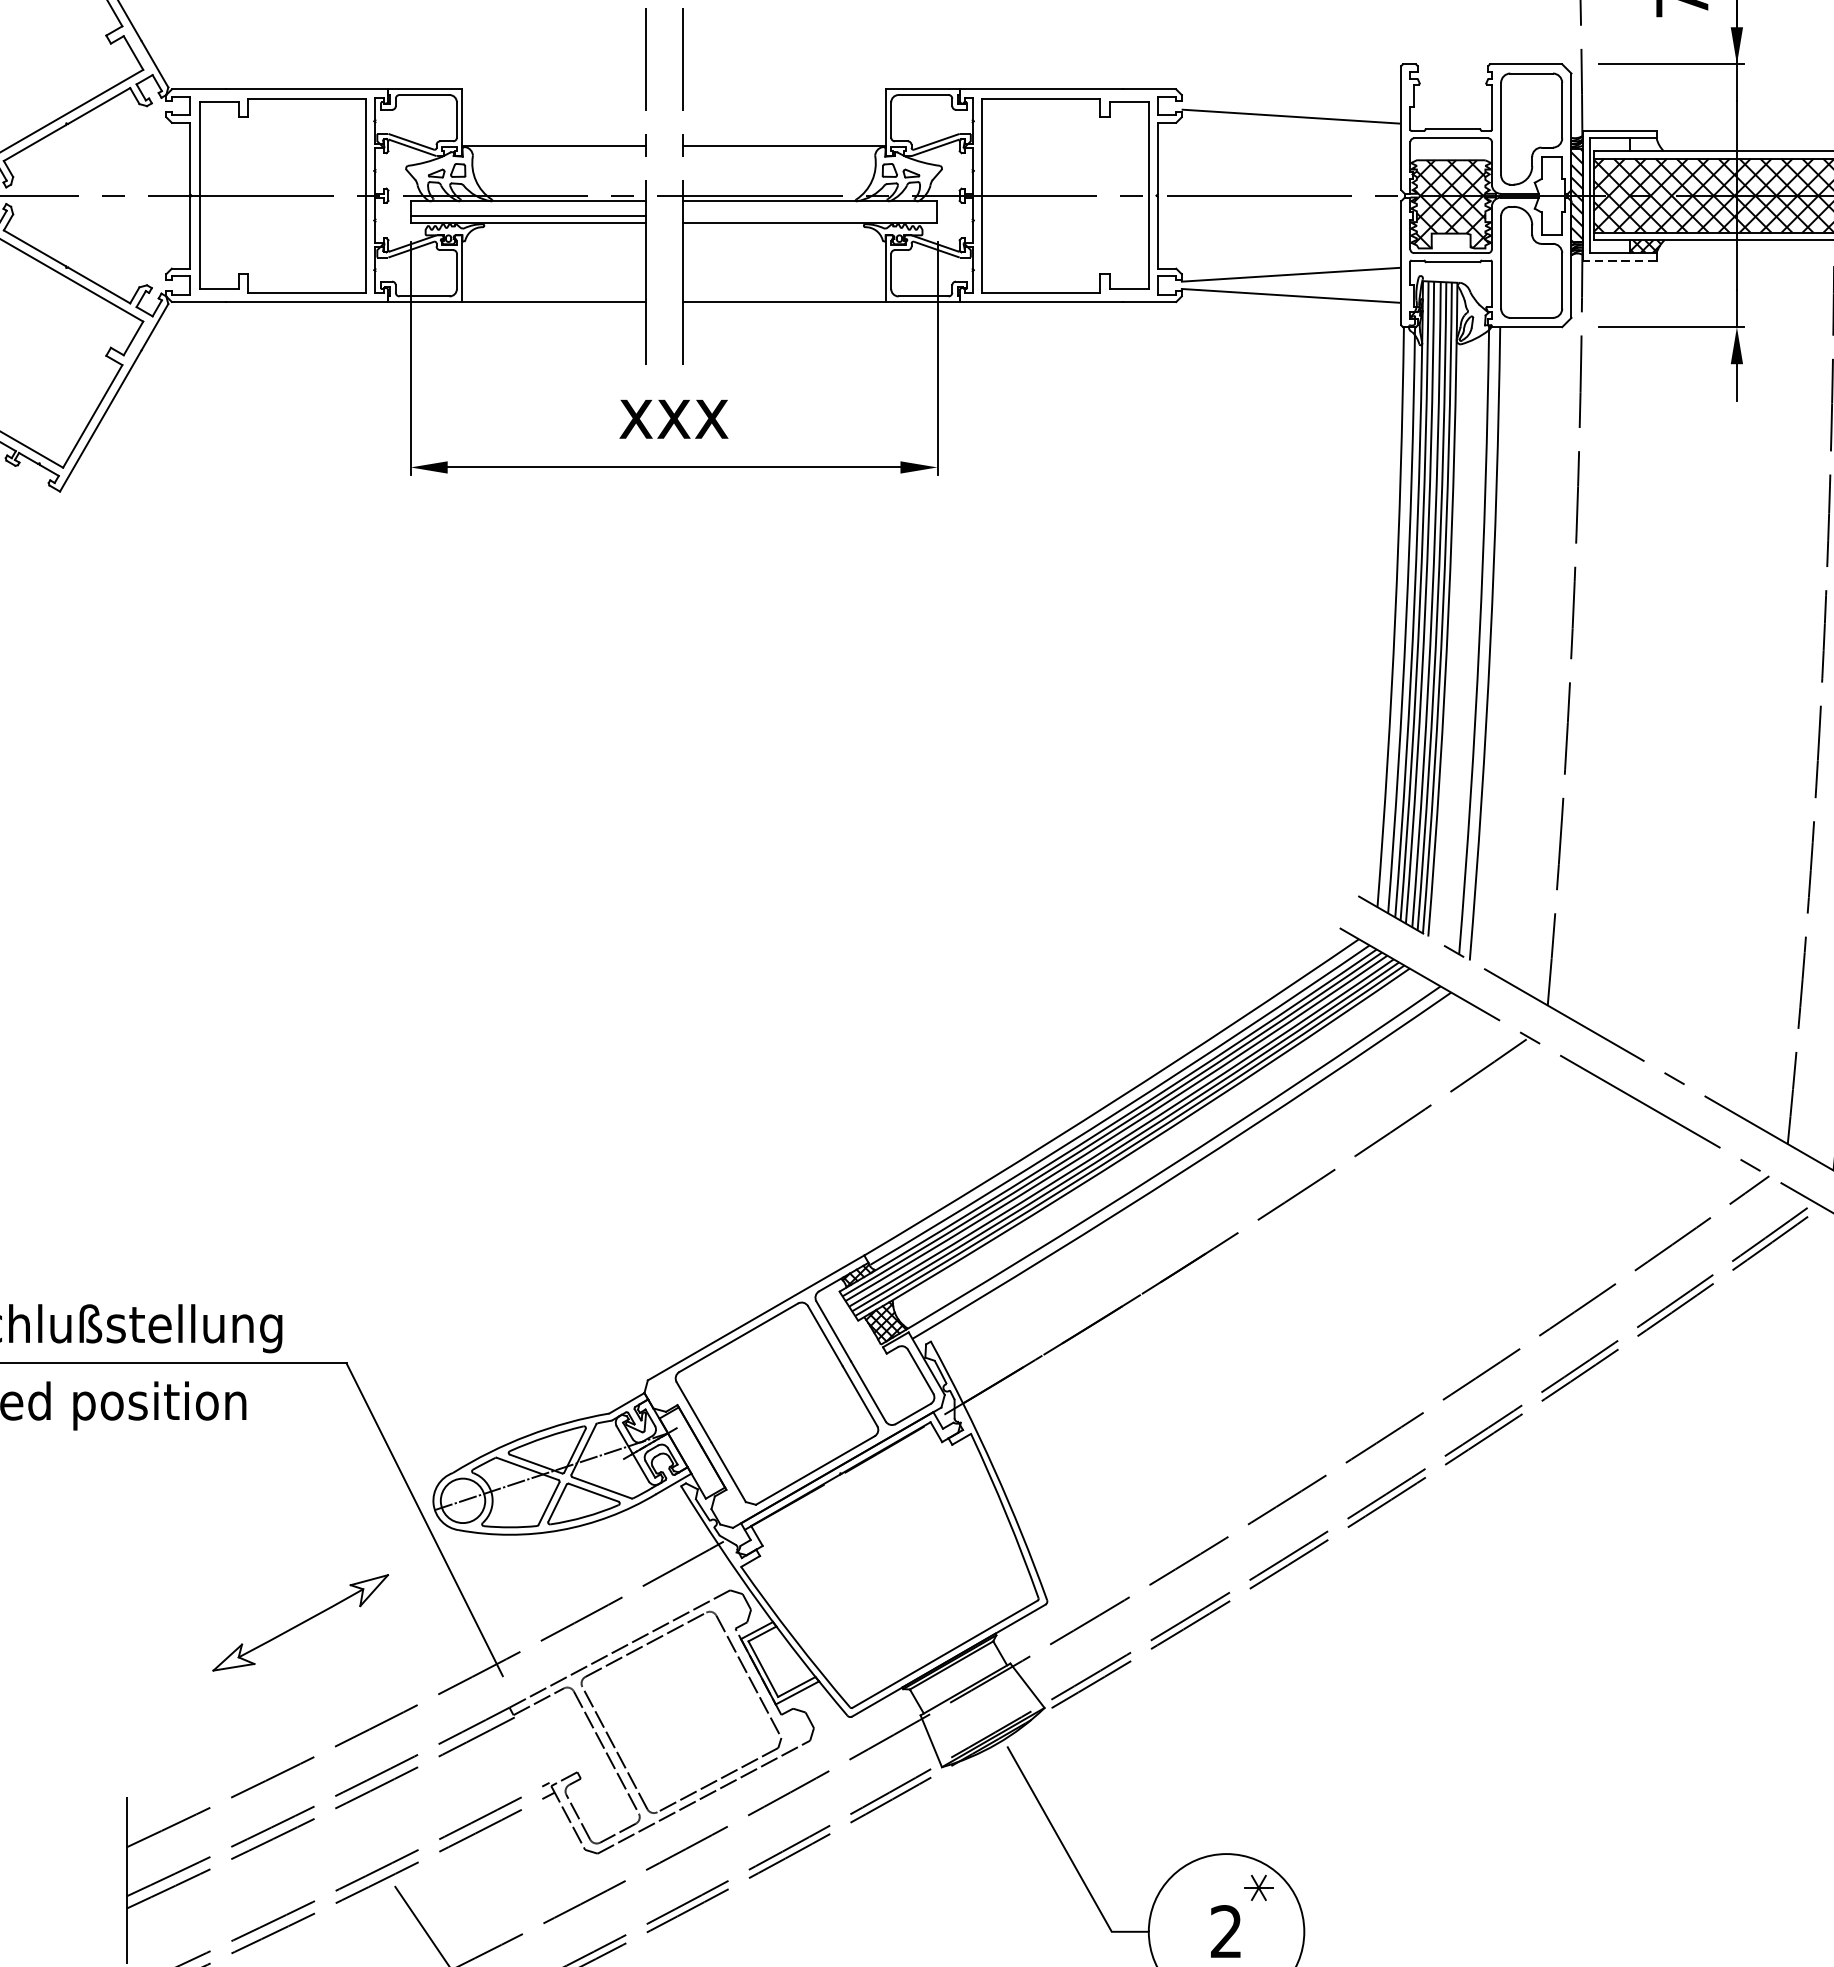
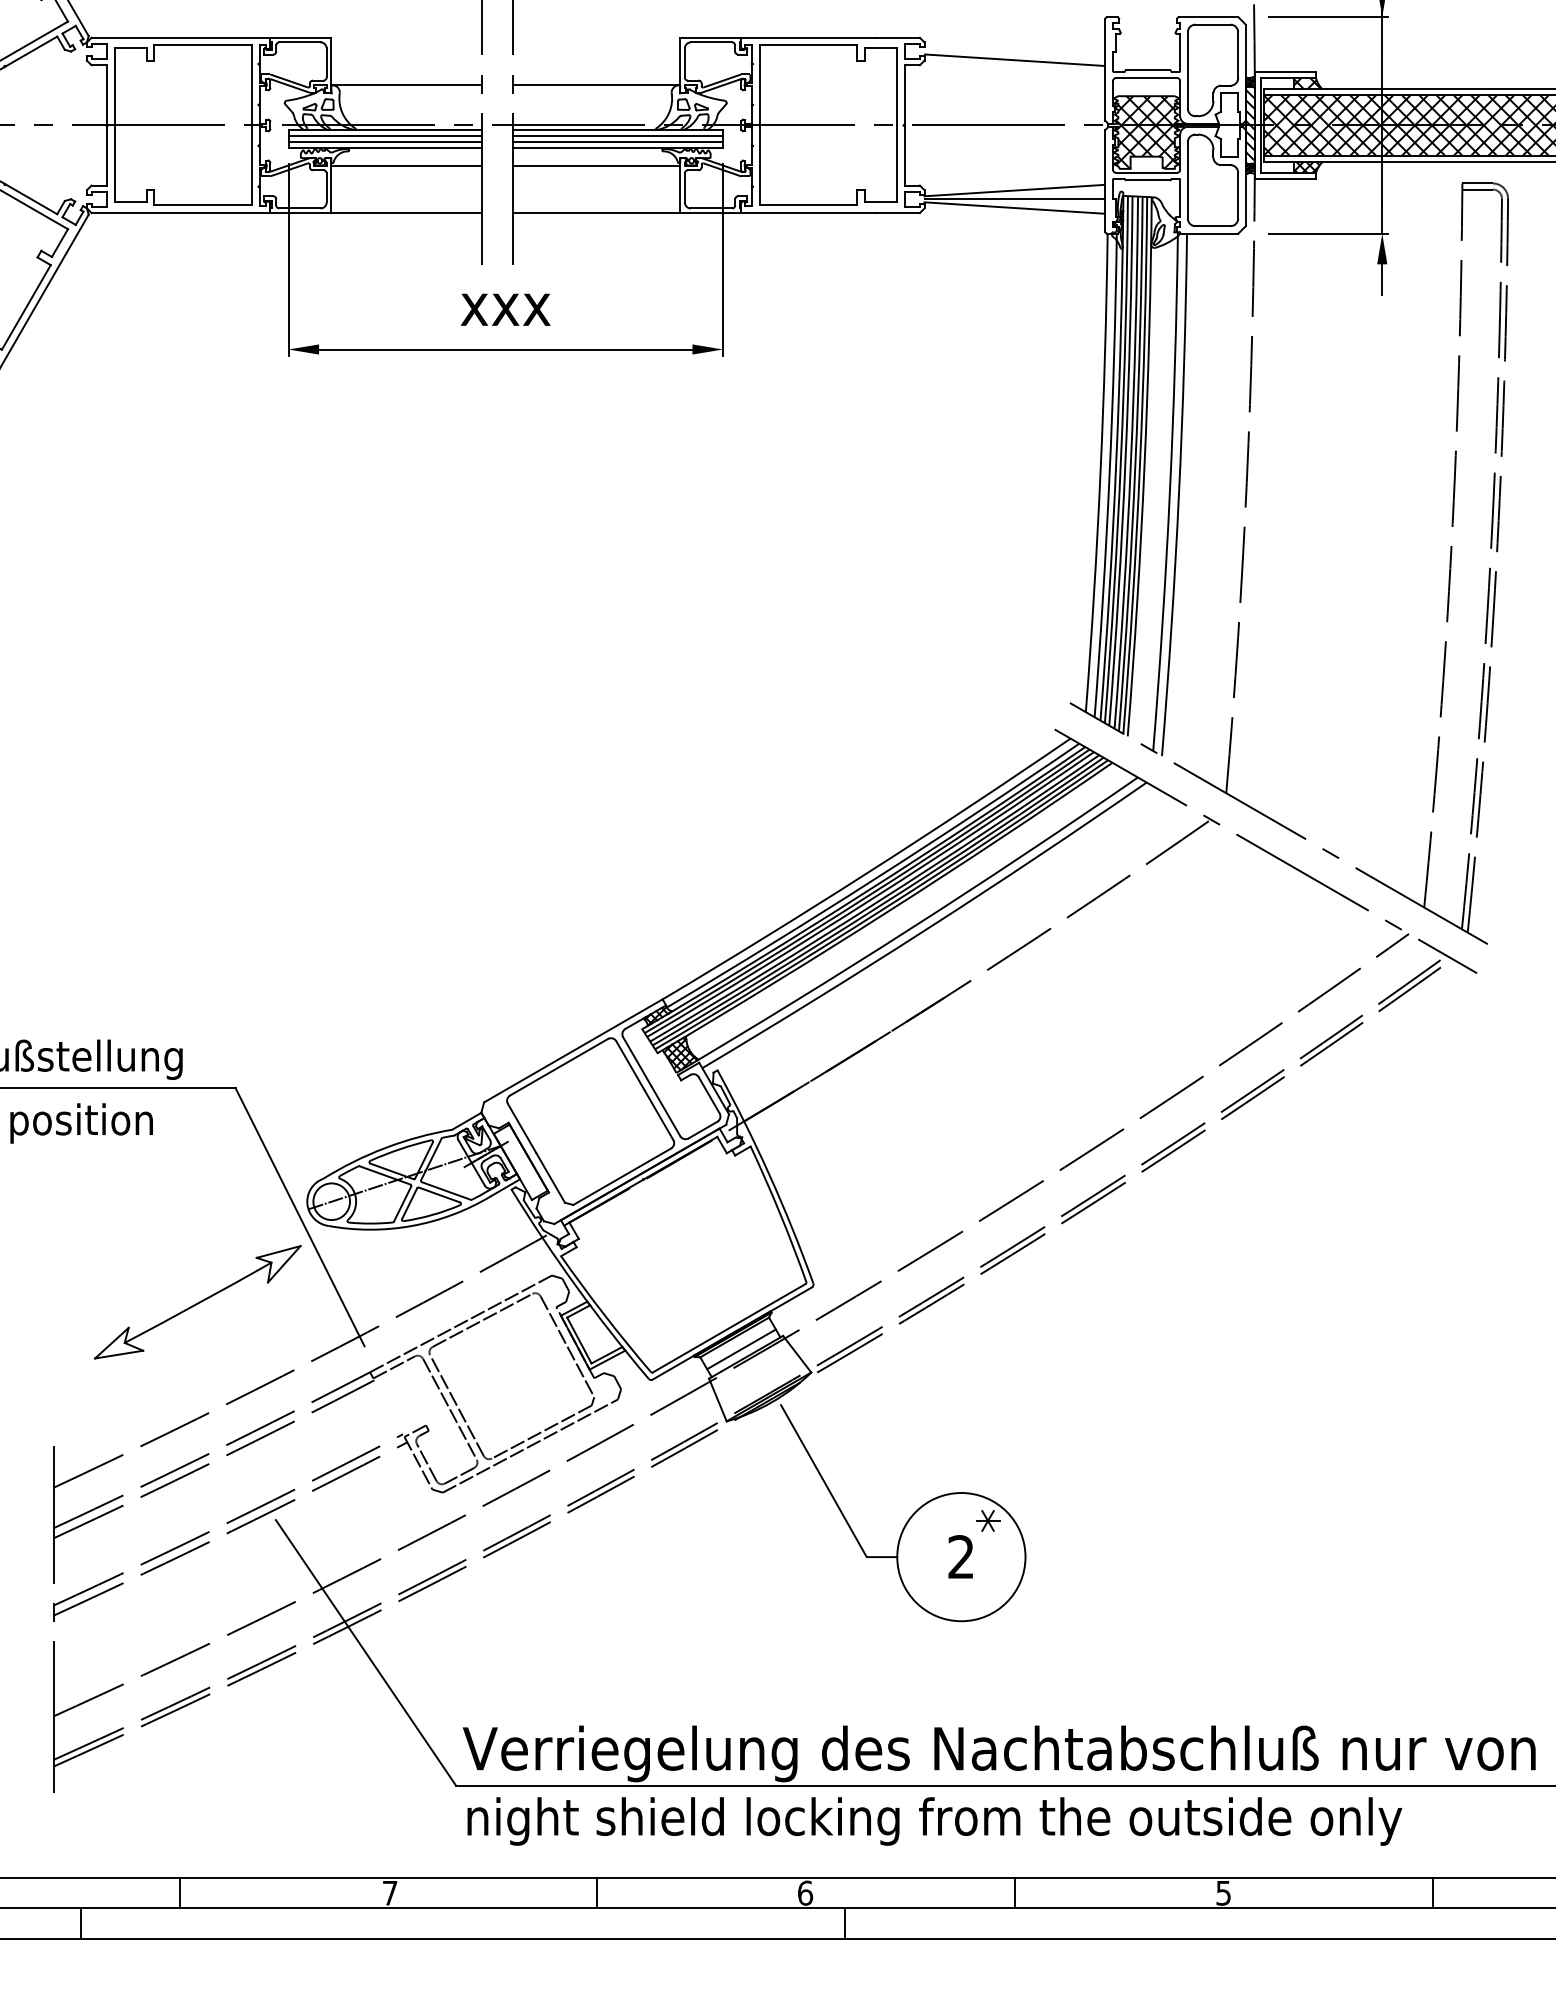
hatch: (1646, 144) -> (1307, 83), added
line: (528, 209) -> (385, 136), added
line: (809, 209) -> (617, 136), added
line: (809, 216) -> (617, 142), added
line: (553, 245) -> (406, 166), added
line: (784, 245) -> (596, 166), added
line: (1619, 260) -> (1285, 178), dashed -> solid
line: (1290, 285) -> (1014, 199), added
part: (300, 1623) -> (197, 1302), size x1.43
line: (959, 1680) -> (741, 1349), added

